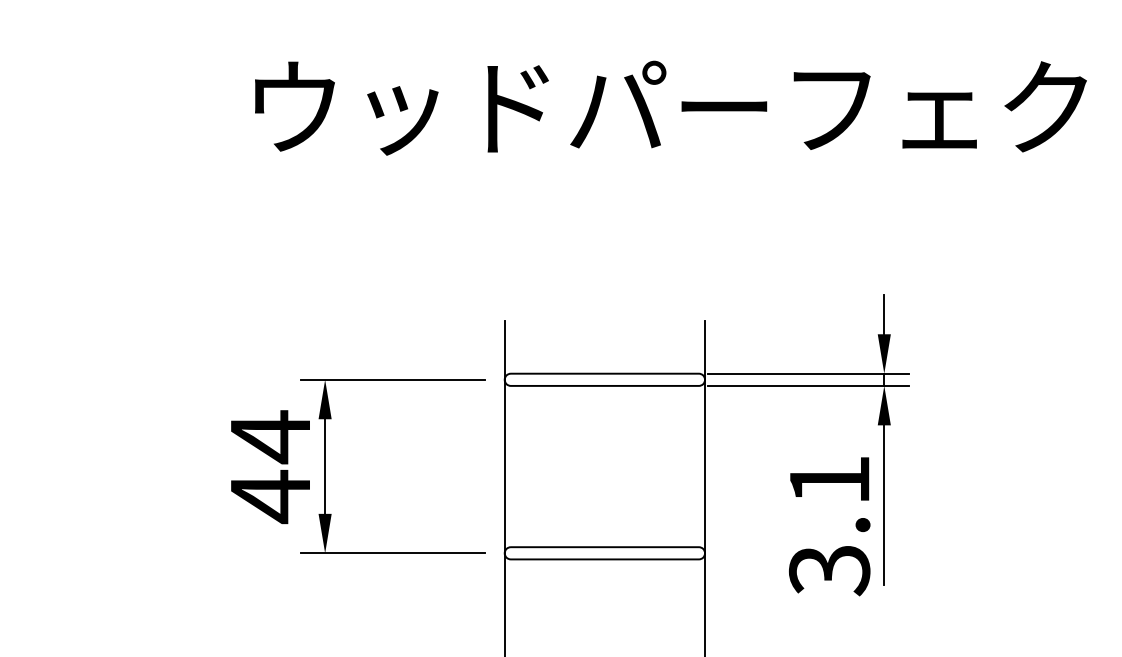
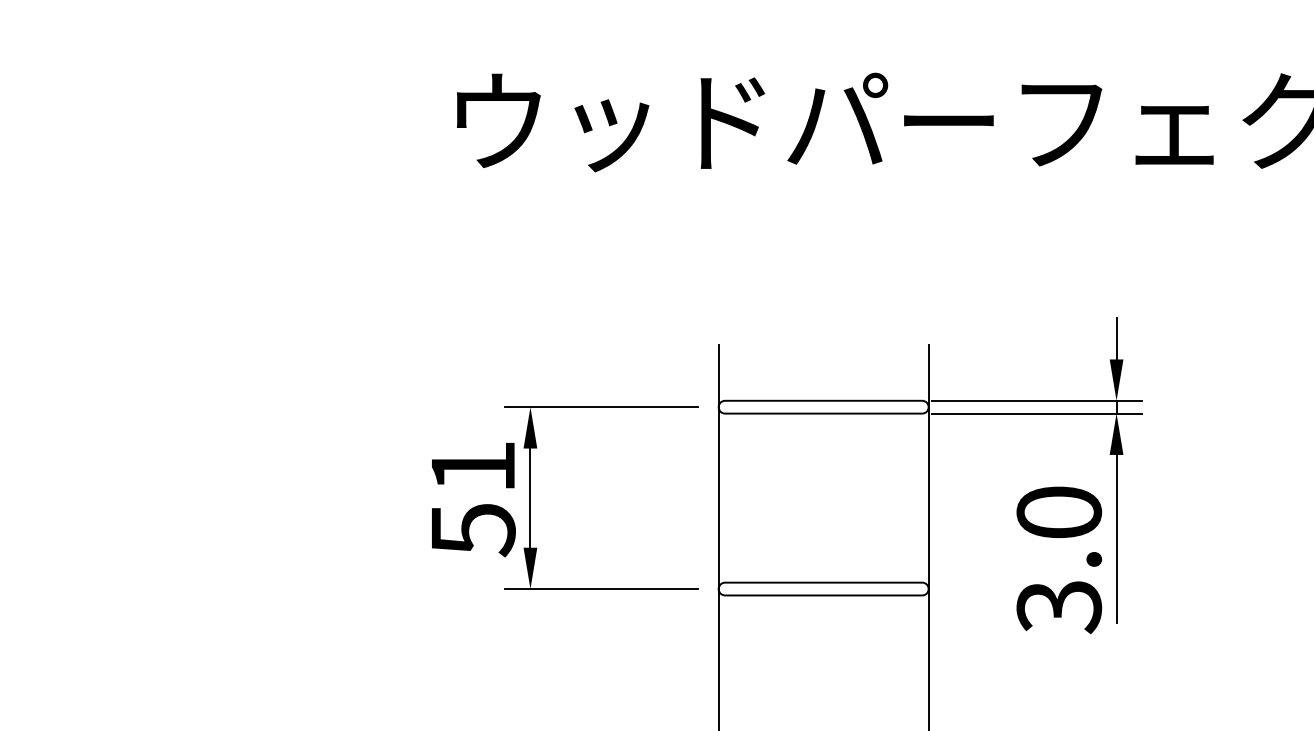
text: (270, 466) -> (473, 498), 44 -> 51
text: (829, 480) -> (1059, 512), 3.1 -> 3.0

